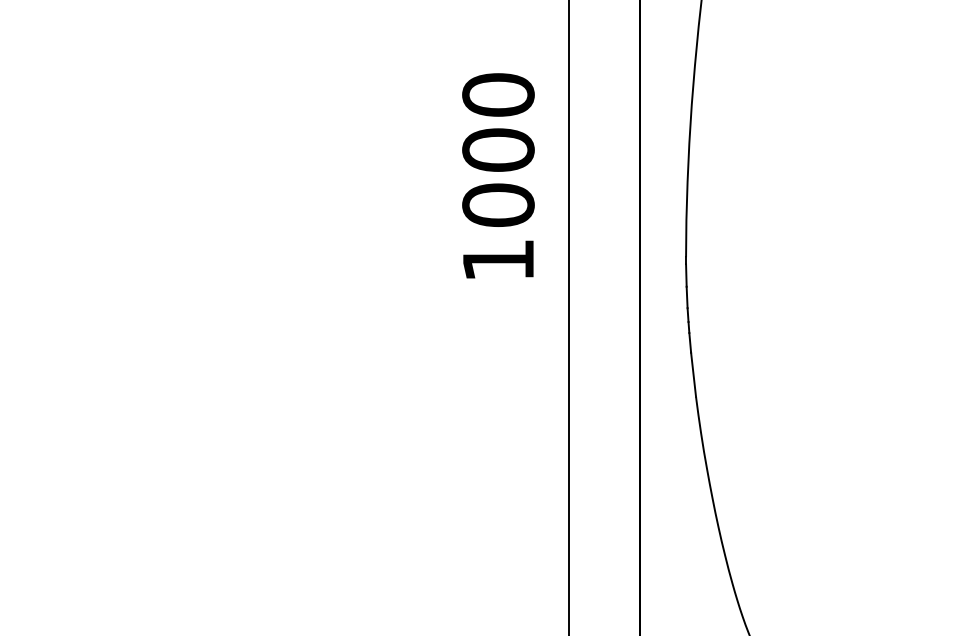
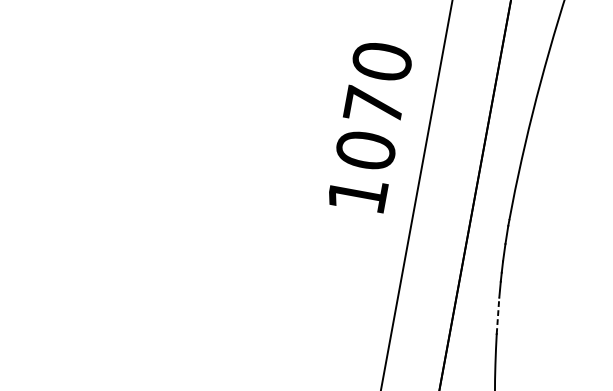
text: (498, 149) -> (374, 105), 1000 -> 1070
line: (693, 374) -> (498, 315), solid -> dashed

